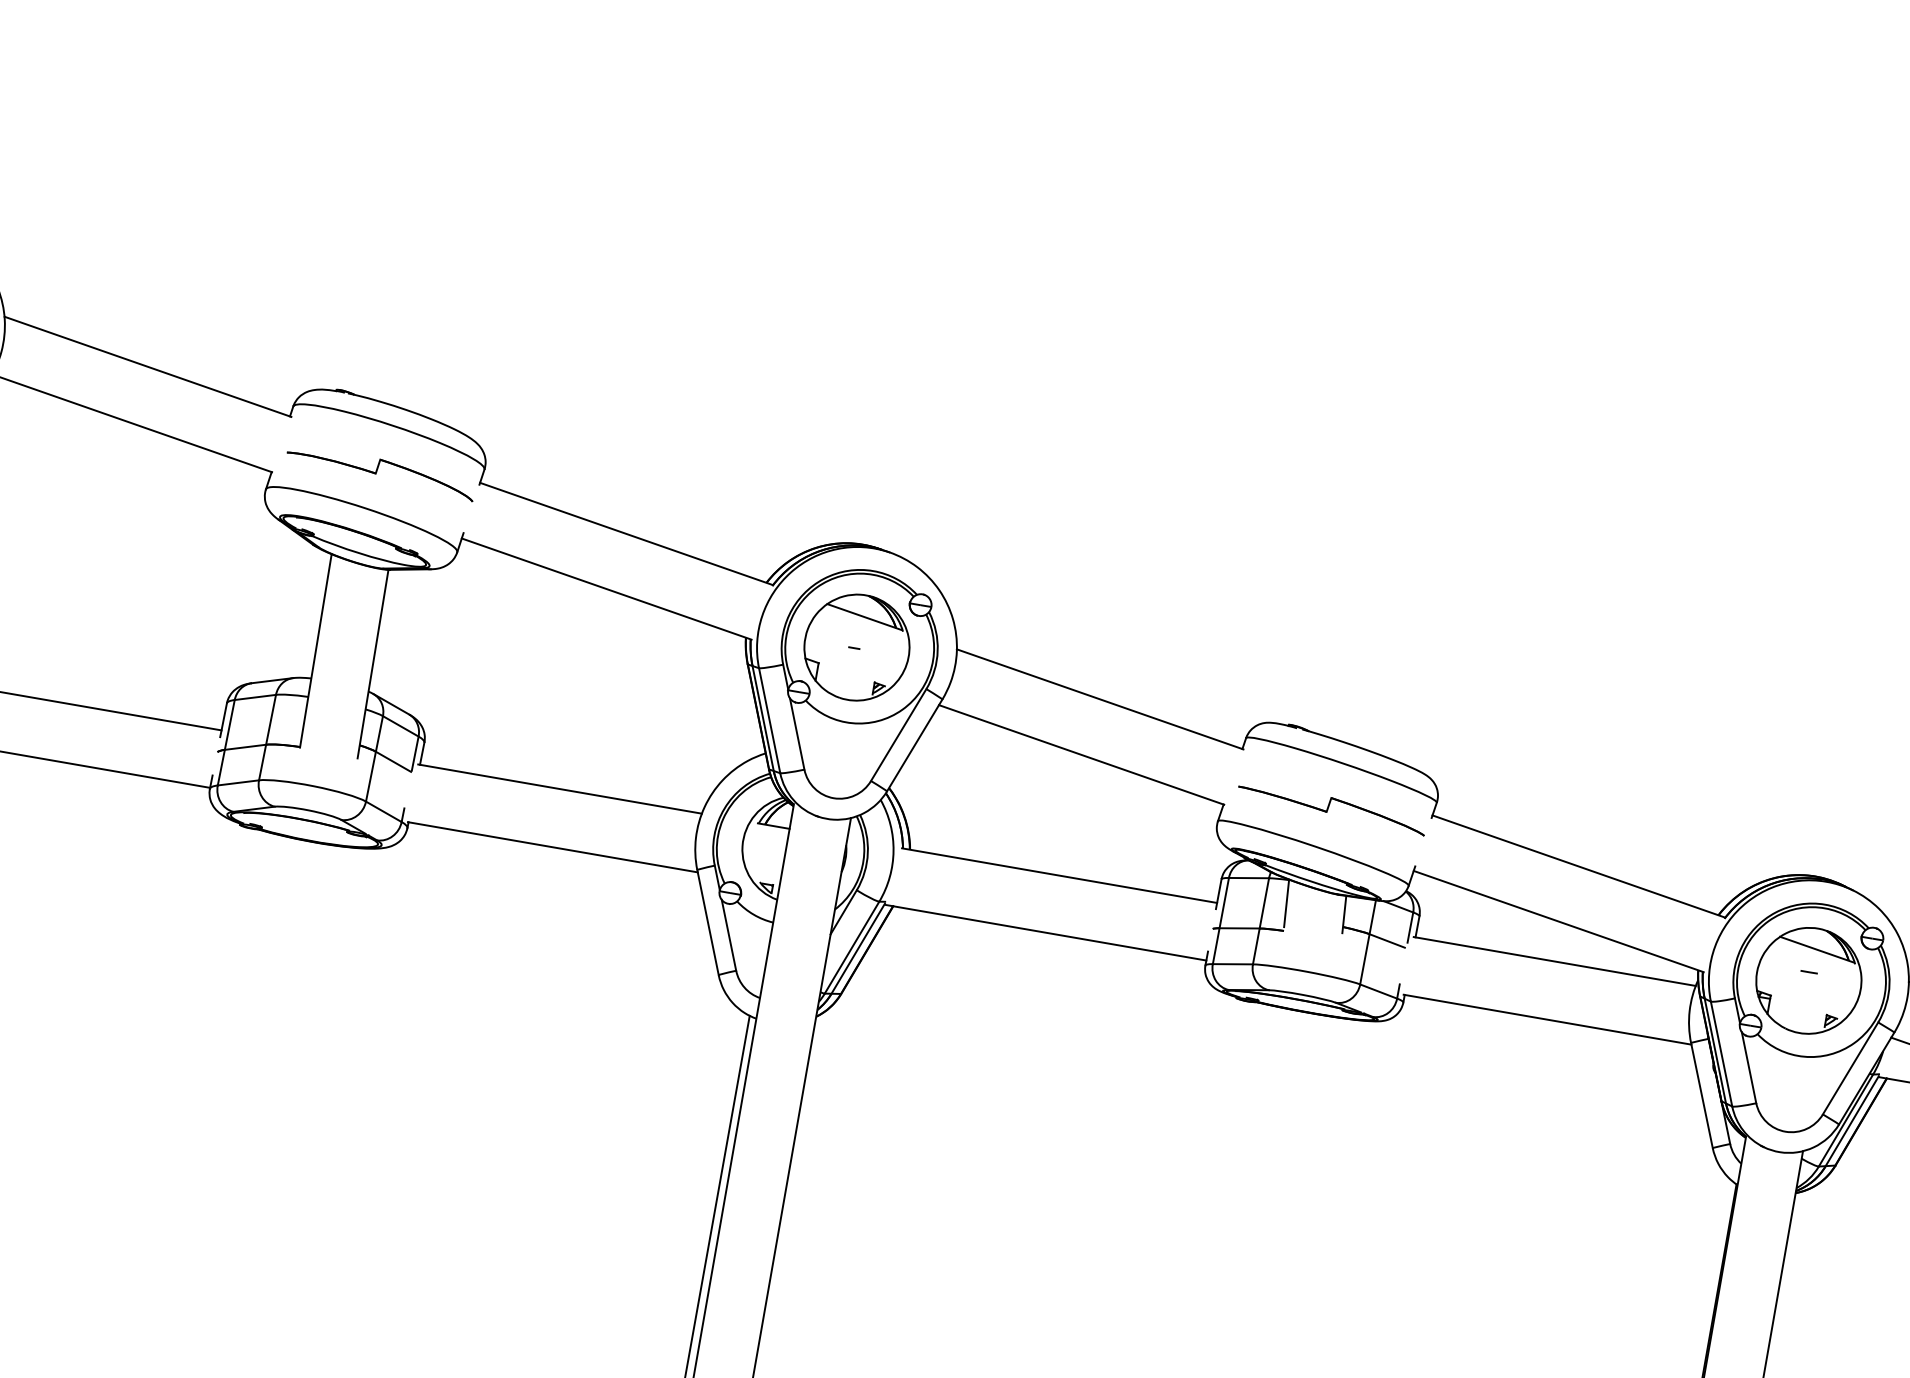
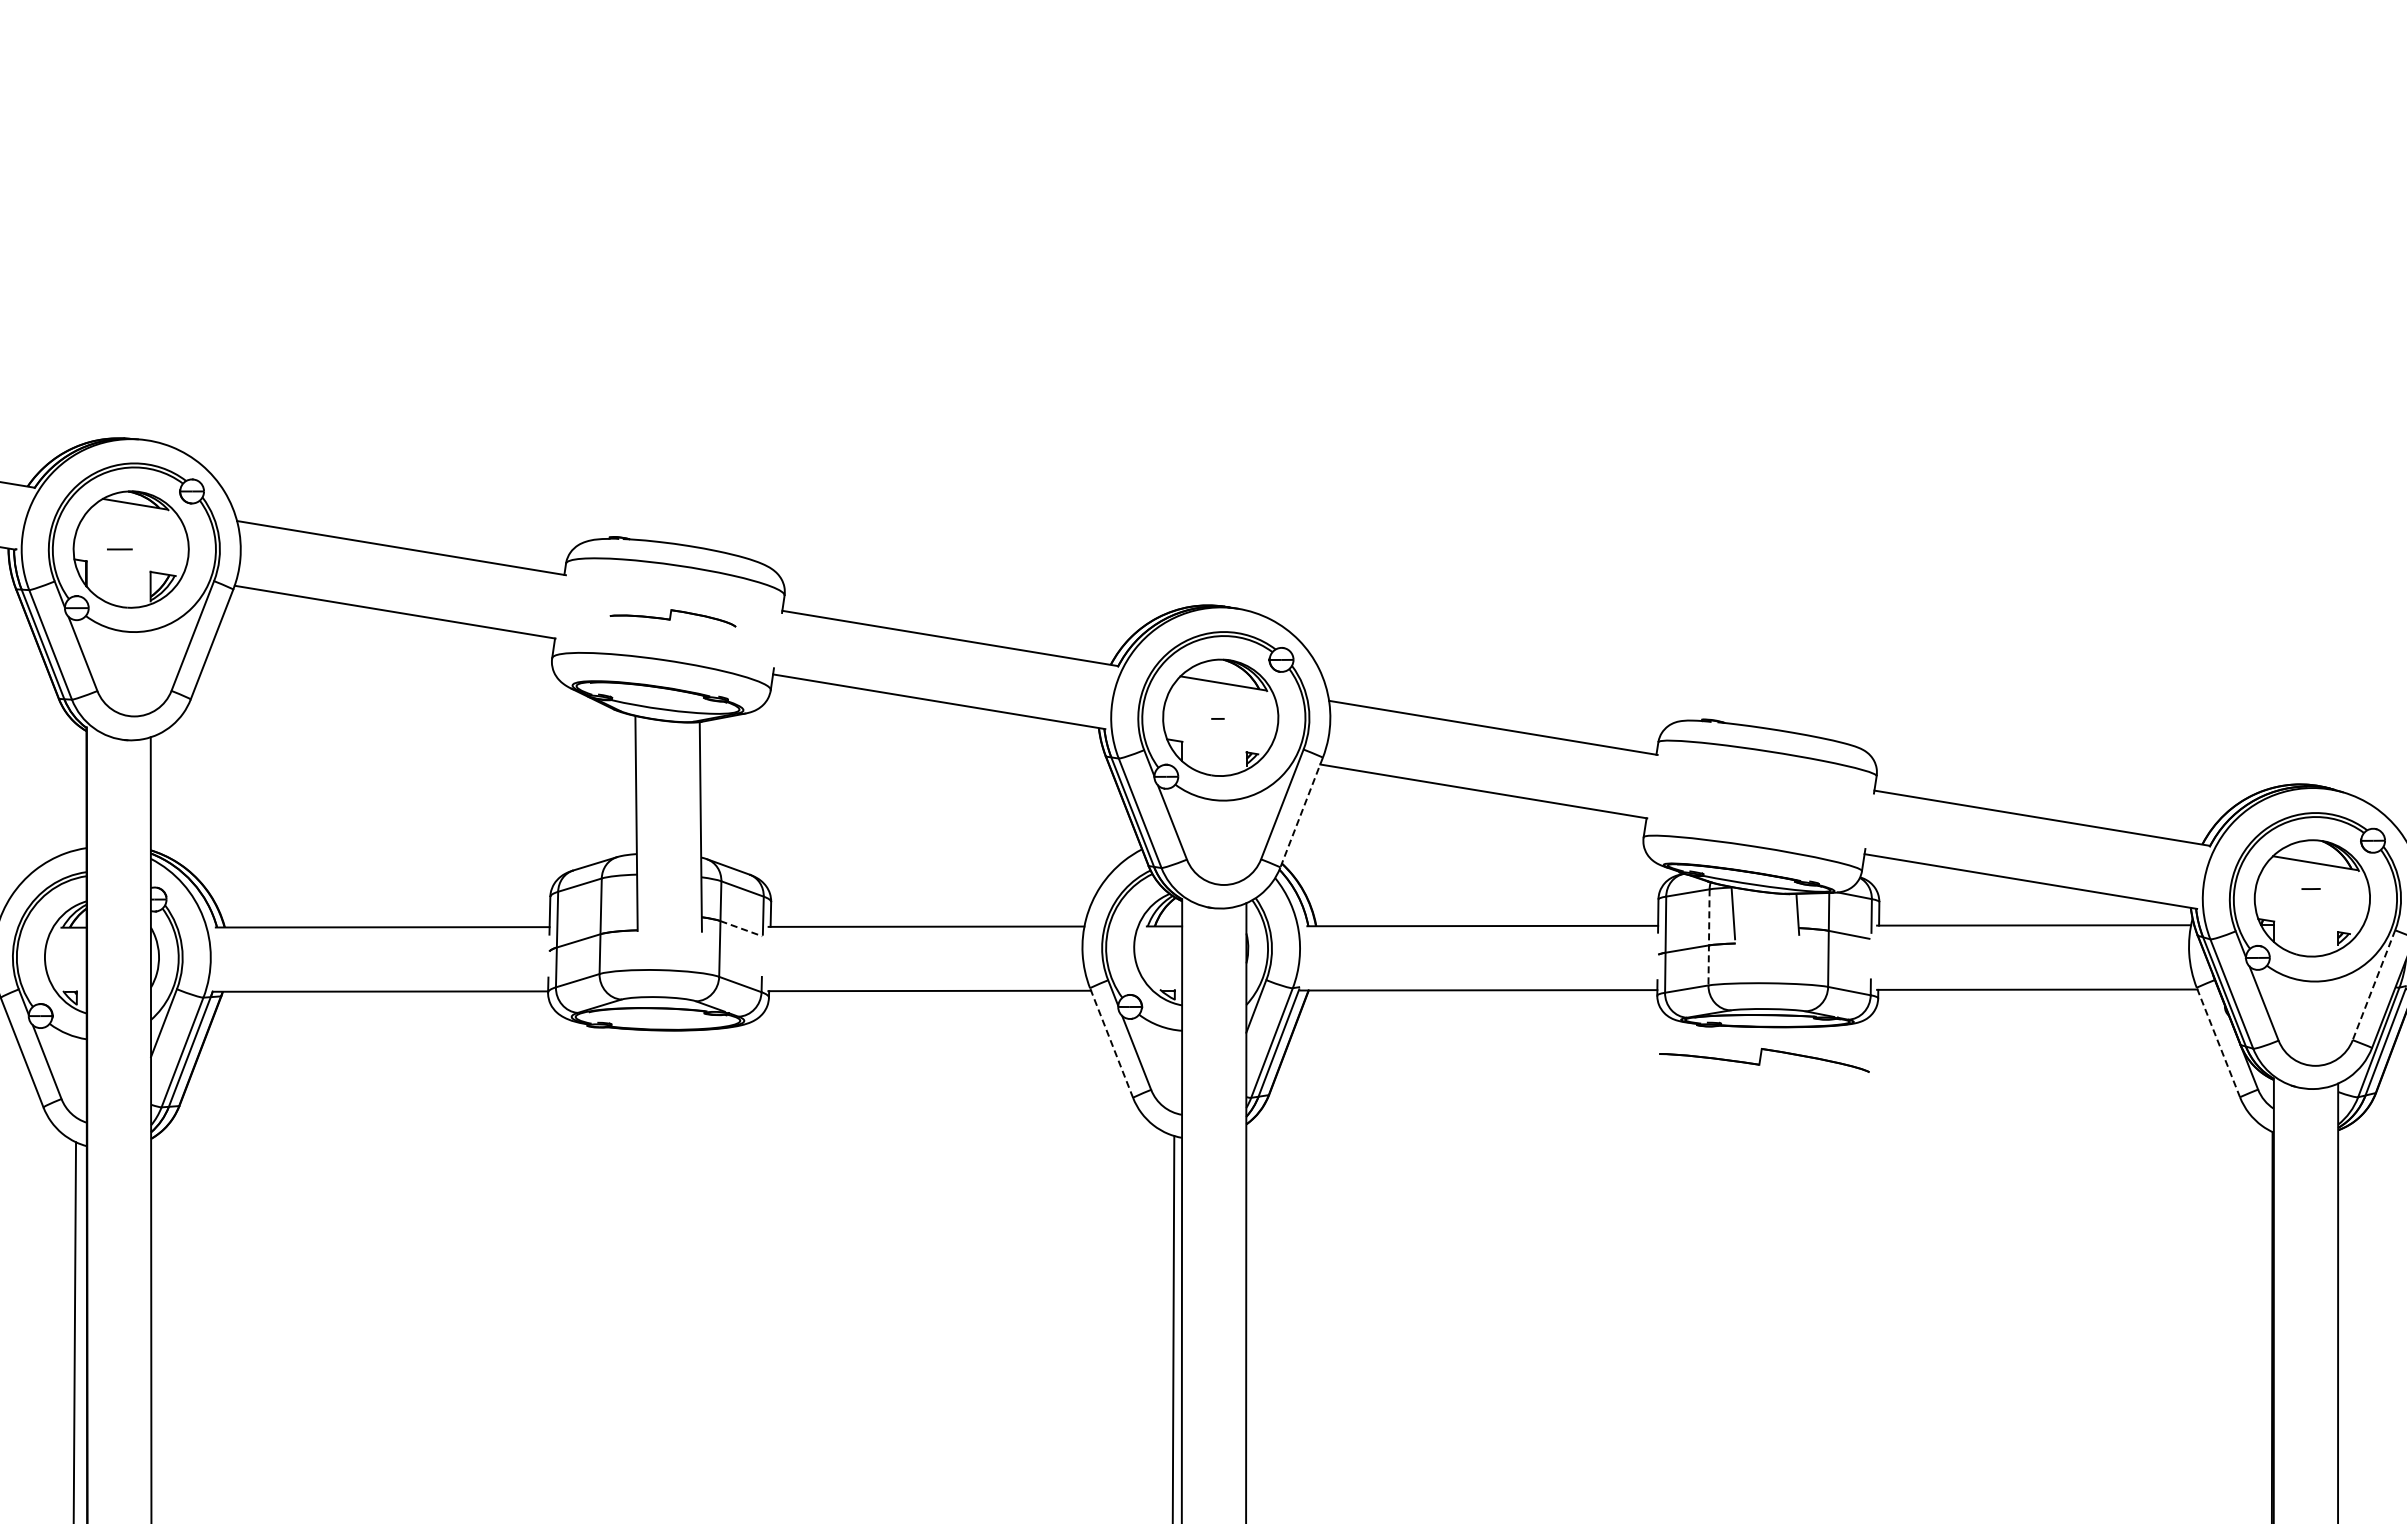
part: (380, 472) -> (672, 618), size x0.6
line: (914, 745) -> (1301, 812), solid -> dashed
line: (393, 761) -> (741, 928), solid -> dashed
part: (1331, 808) -> (1764, 1060), moved
line: (1261, 921) -> (1709, 937), solid -> dashed
line: (707, 922) -> (1111, 1043), solid -> dashed
line: (1850, 1068) -> (2373, 985), solid -> dashed
line: (1702, 1095) -> (2218, 1042), solid -> dashed

